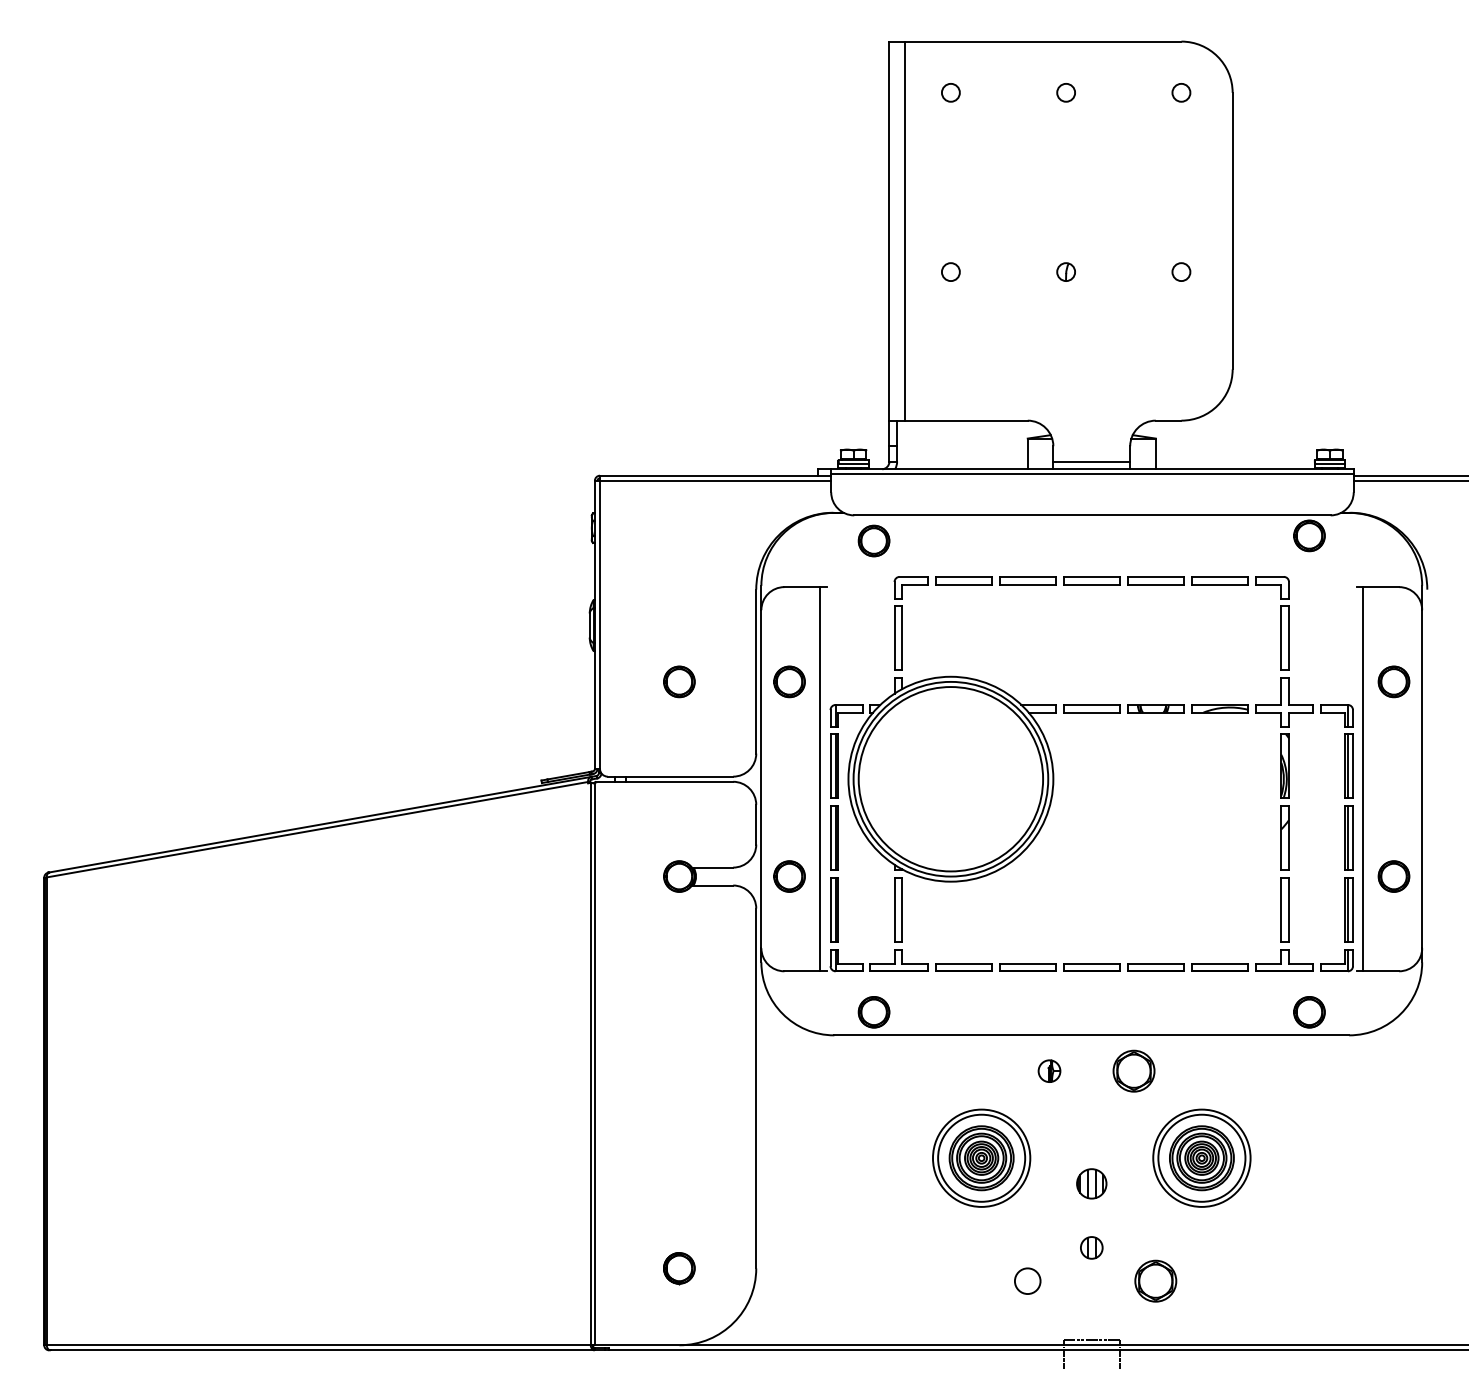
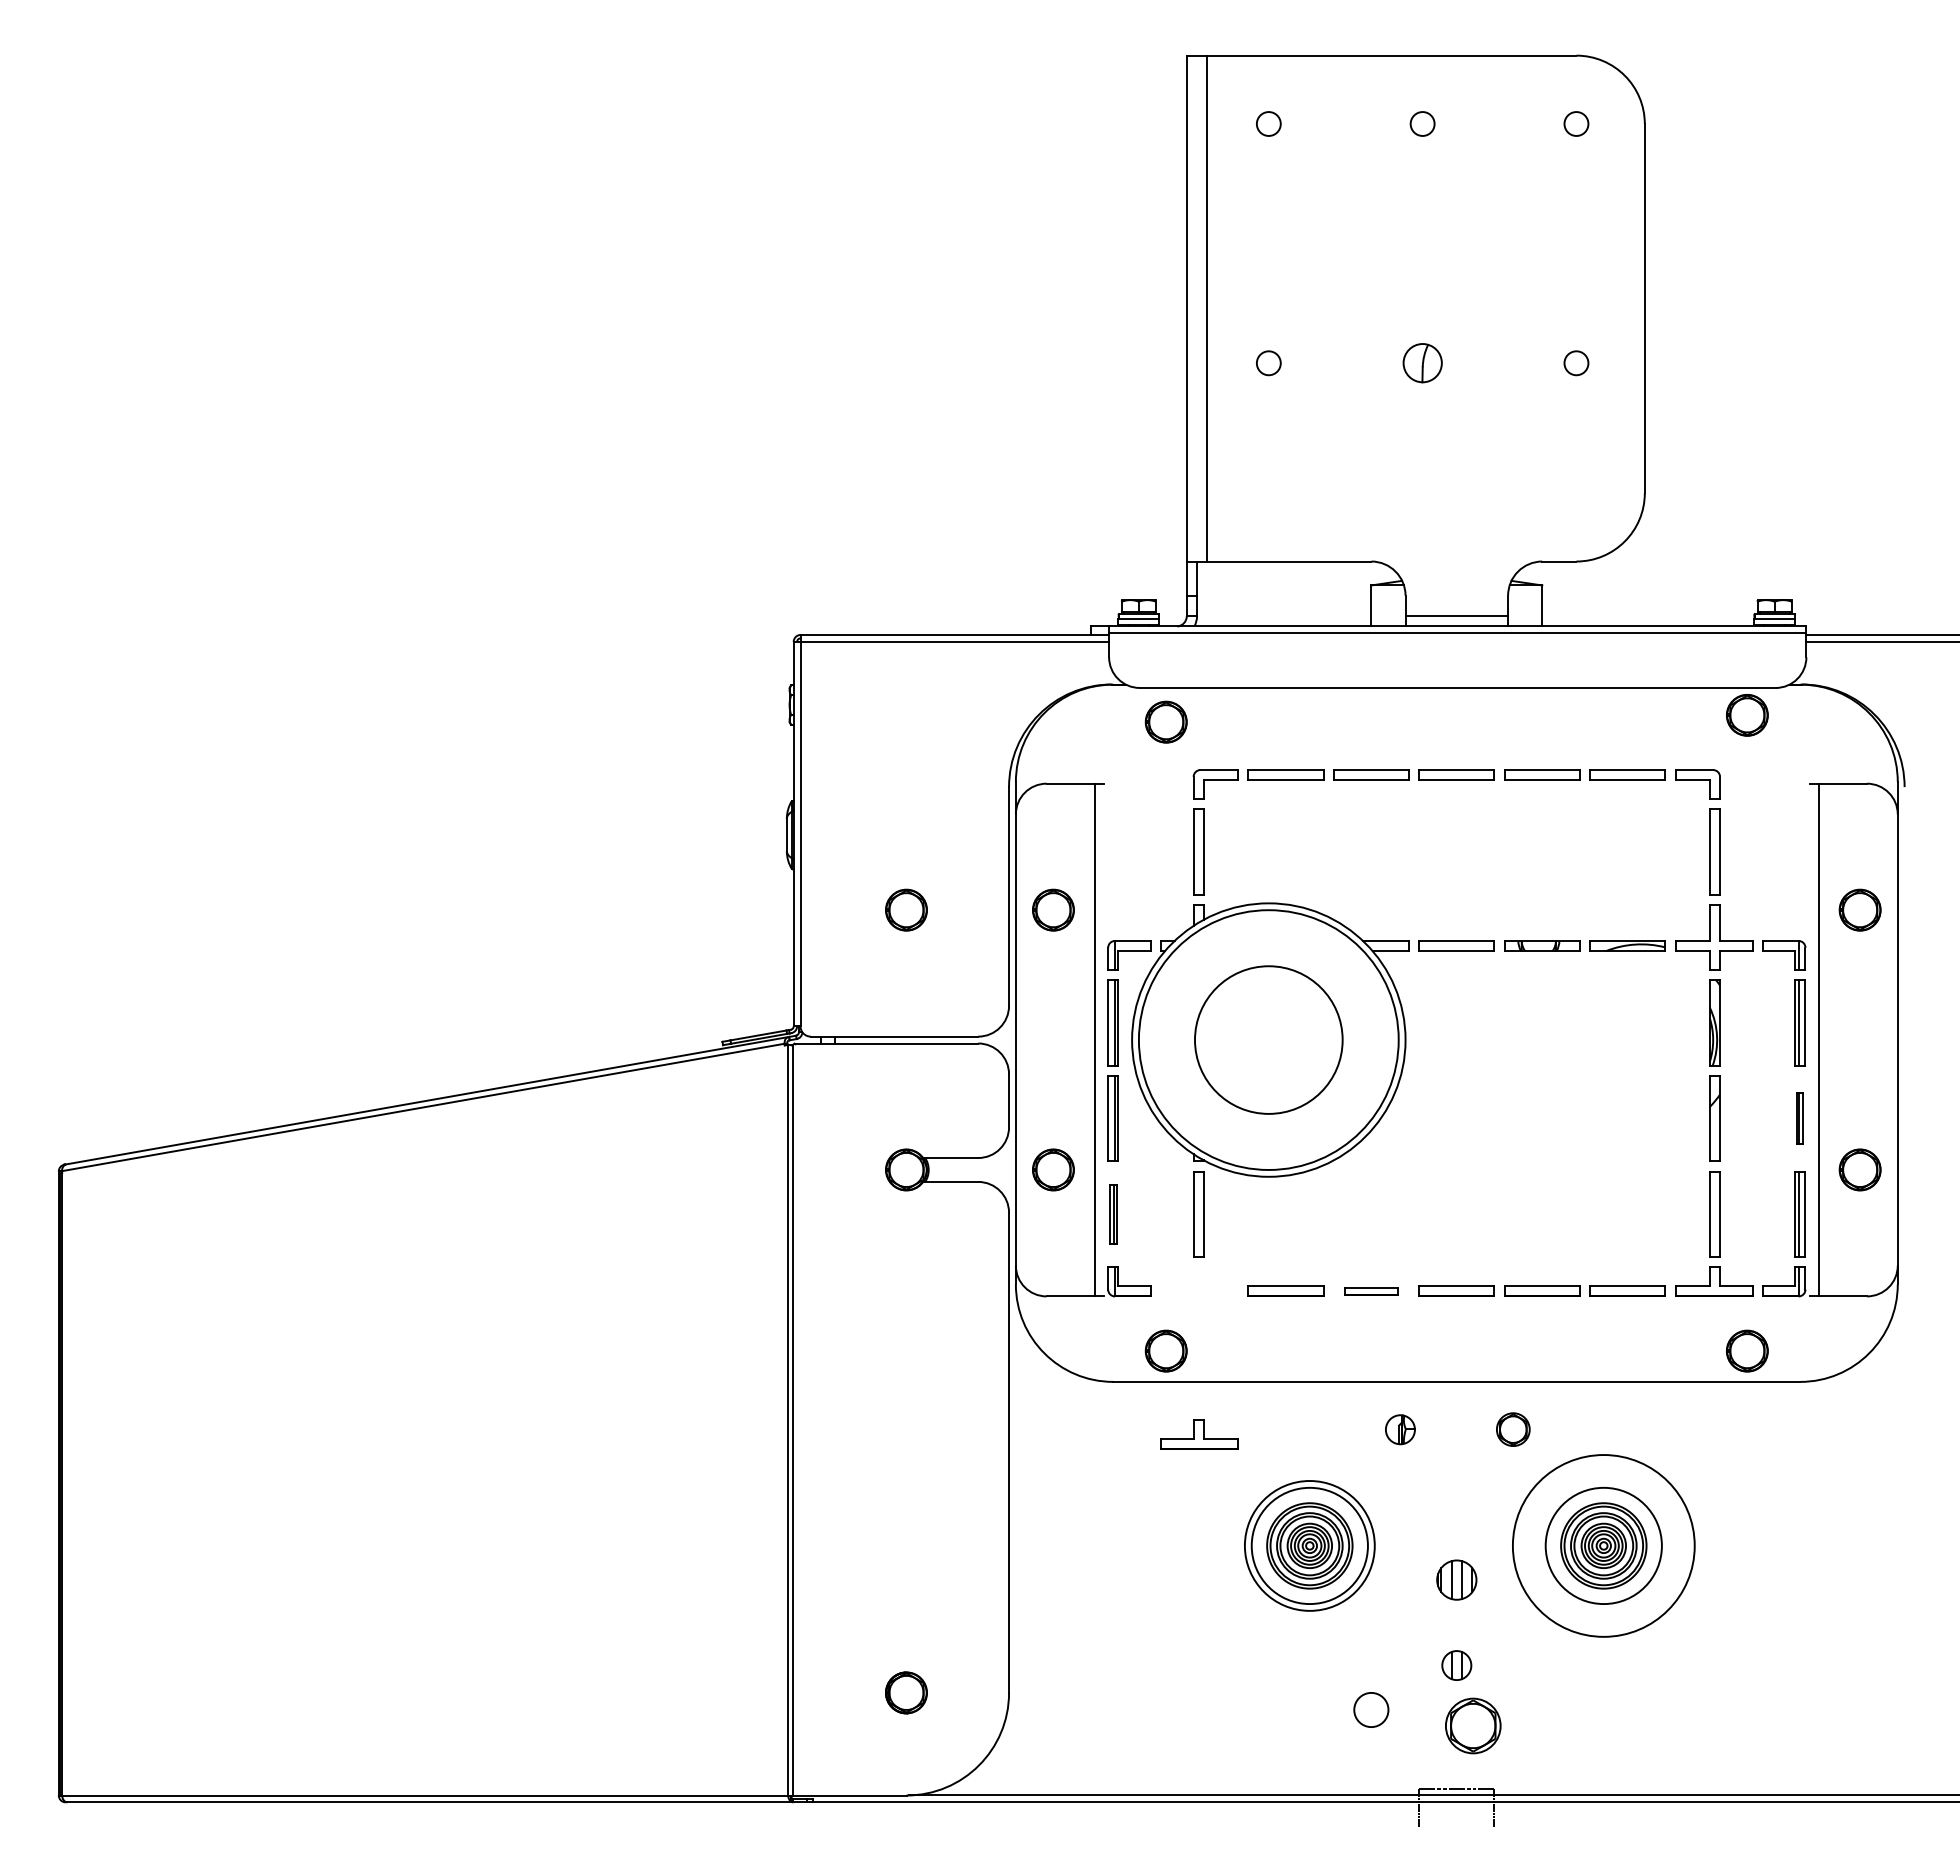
part: (1066, 272) -> (1422, 363), size x1.6
circle: (950, 779) -> (1268, 1040), size x0.6
part: (1348, 837) -> (1799, 1118), size x0.6
part: (833, 909) -> (1112, 1214), size x0.7
part: (898, 960) -> (1199, 1434), moved
part: (1027, 966) -> (1371, 1290), size x0.7
part: (1134, 1071) -> (1513, 1429), size x0.6
circle: (1201, 1157) -> (1603, 1545), size x1.4
part: (1155, 1280) -> (1473, 1725), moved

